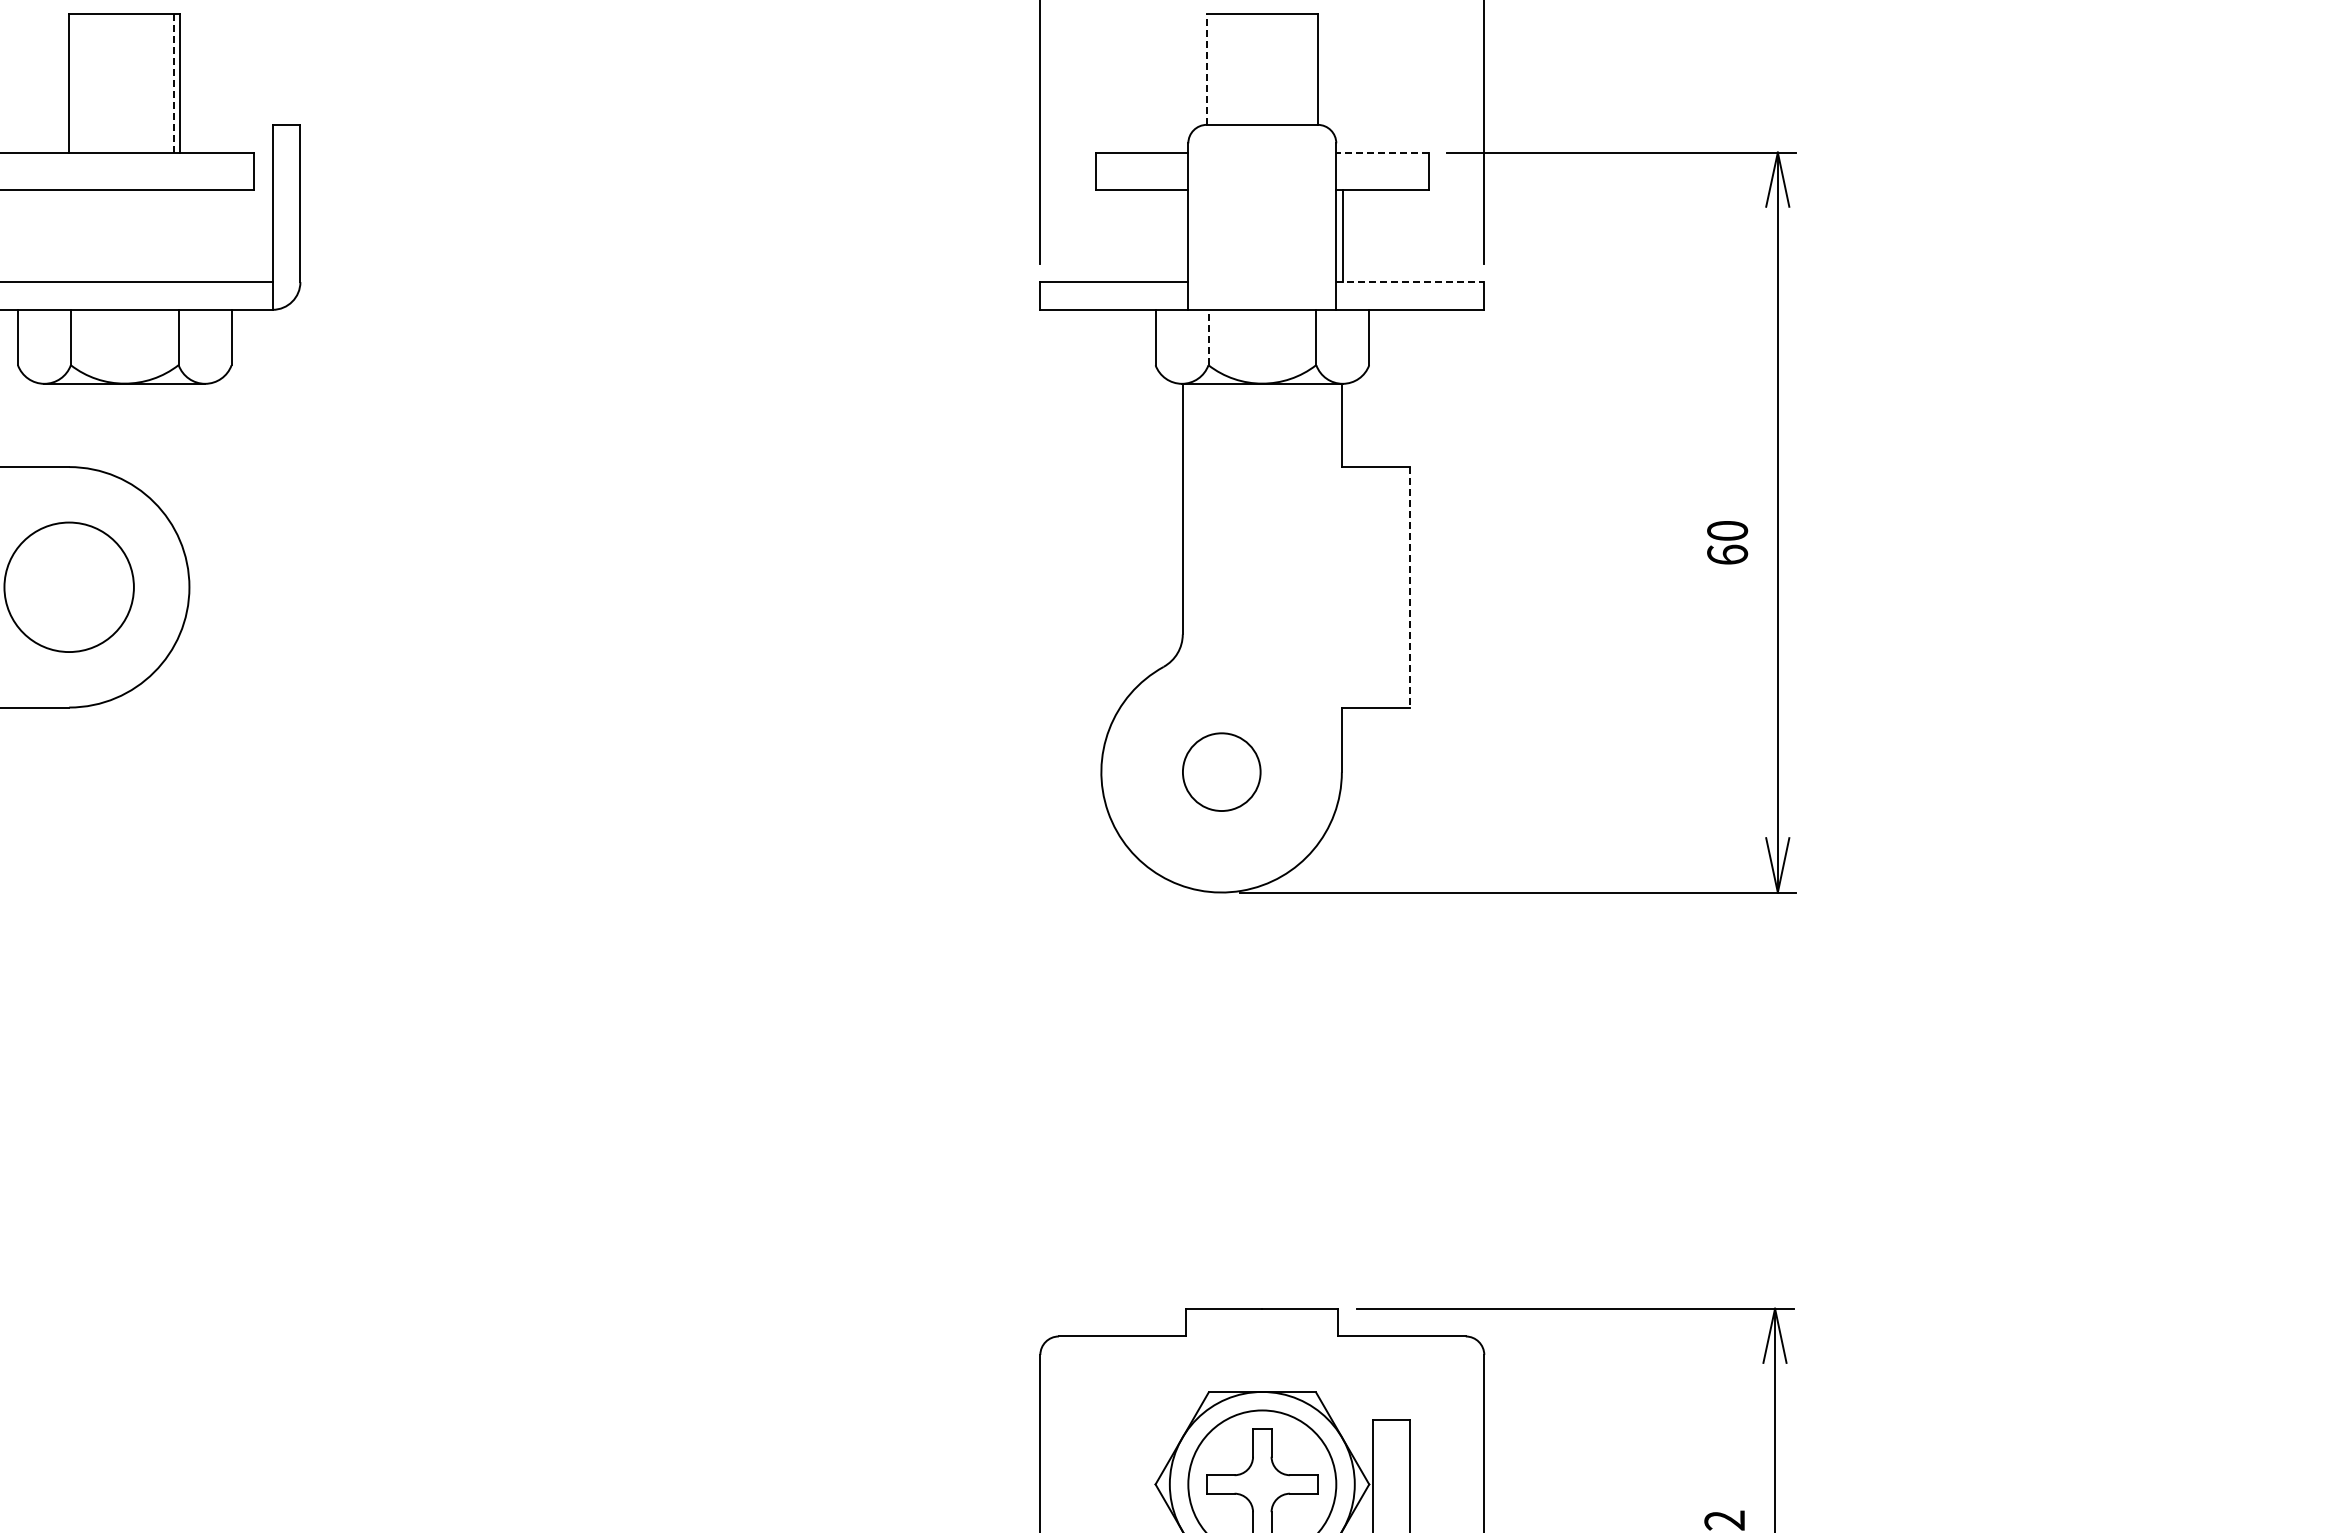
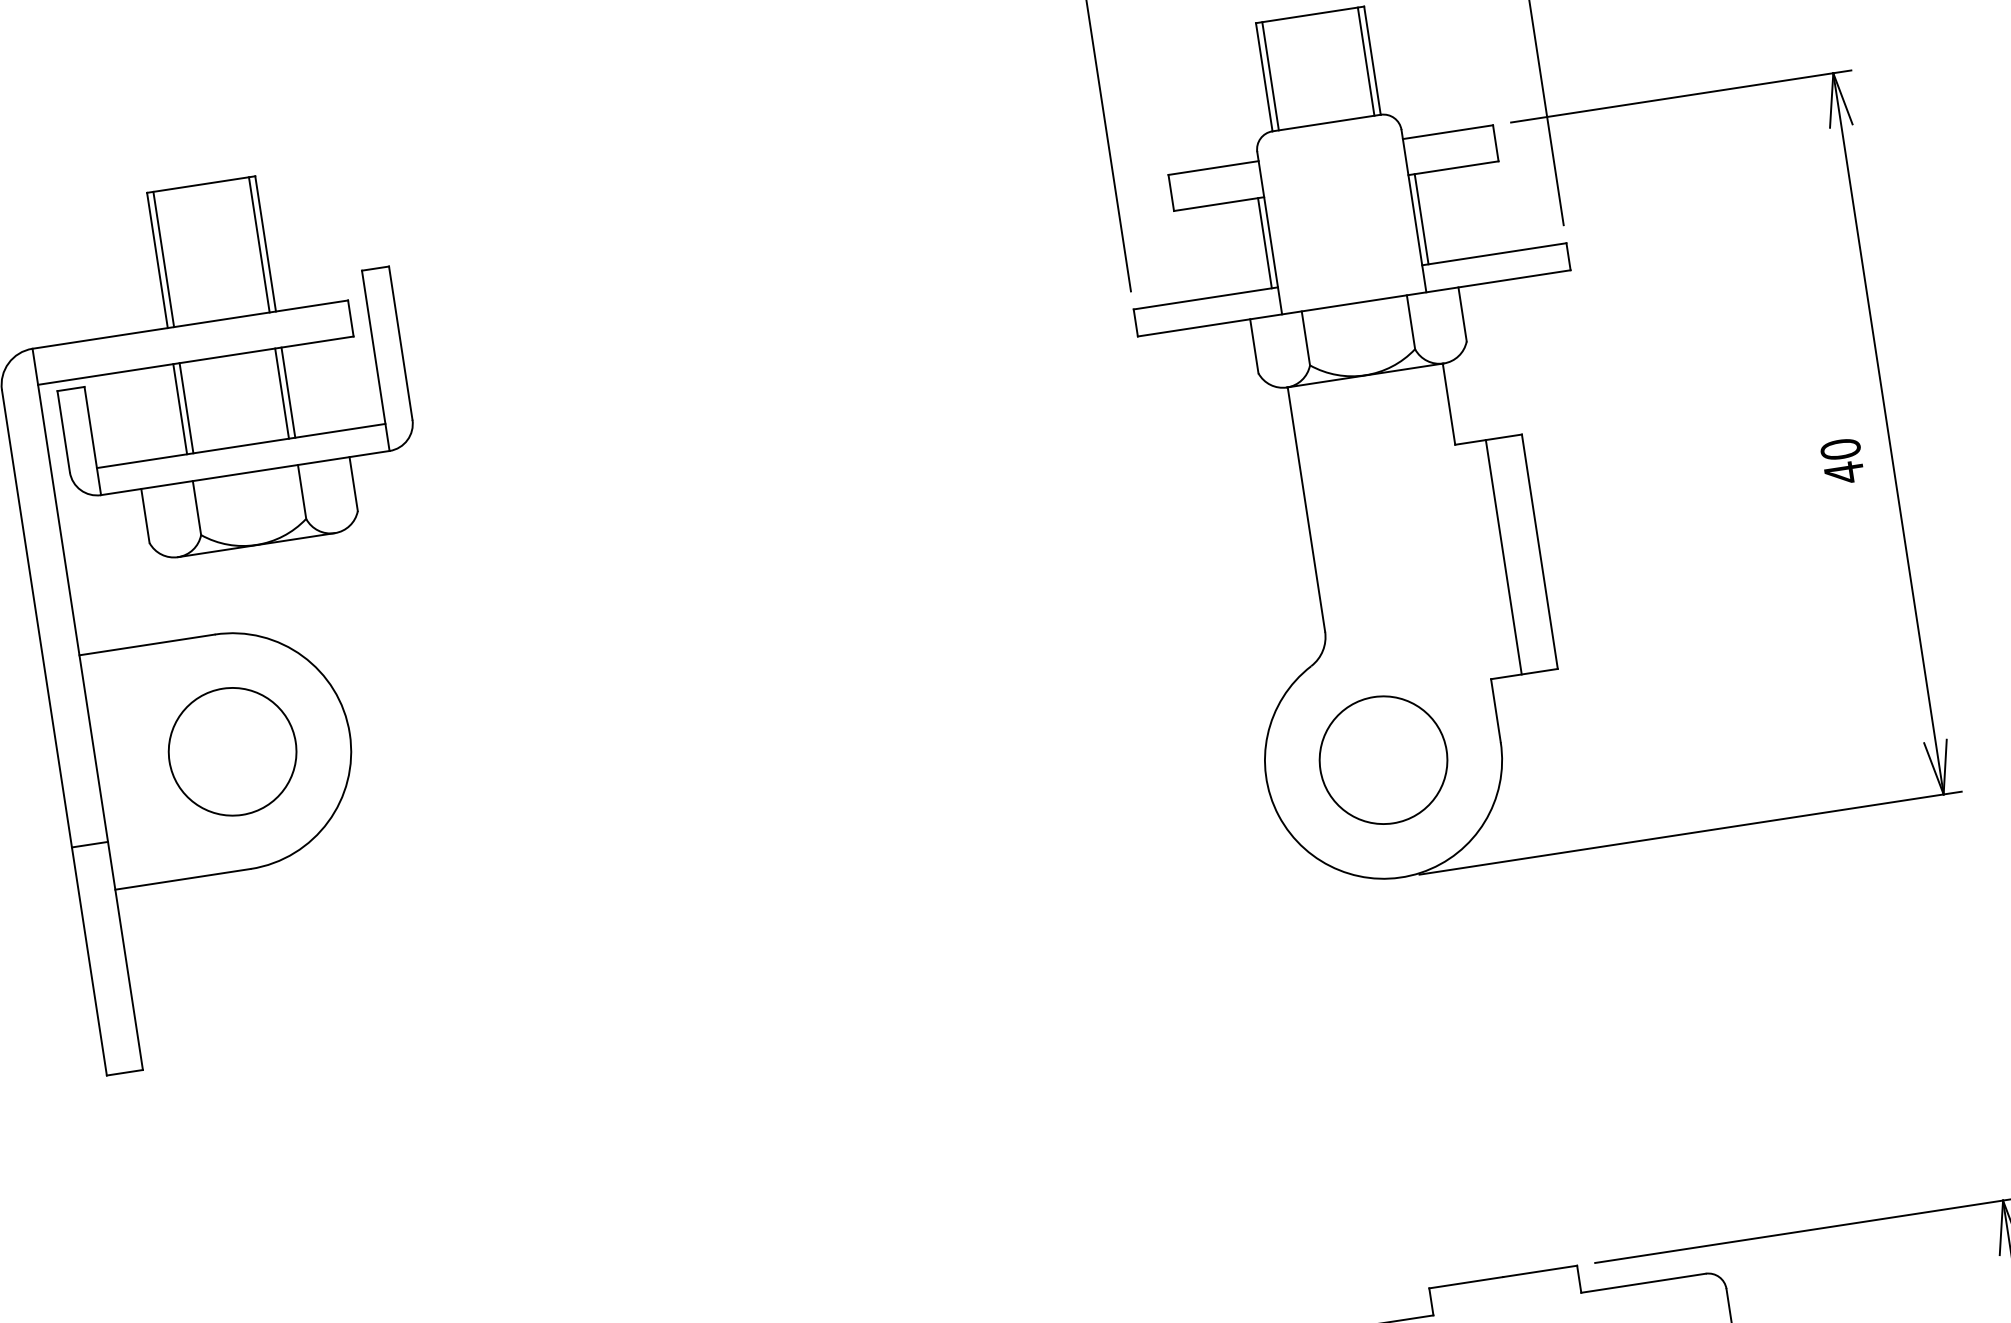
line: (1206, 68) -> (1263, 76), dashed -> solid
line: (1213, 68) -> (1270, 75), added
line: (1311, 68) -> (1366, 60), added
line: (75, 82) -> (163, 258), added
line: (173, 82) -> (258, 244), dashed -> solid
line: (1382, 152) -> (1447, 132), dashed -> solid
line: (69, 235) -> (180, 408), added
line: (75, 235) -> (186, 407), added
line: (173, 235) -> (281, 393), added
line: (180, 235) -> (288, 392), added
line: (1182, 235) -> (1265, 242), added
line: (1410, 282) -> (1494, 254), dashed -> solid
line: (1208, 337) -> (1305, 338), dashed -> solid
text: (1727, 555) -> (1844, 473), 60 -> 40
line: (1373, 587) -> (1504, 557), added
line: (1410, 587) -> (1540, 551), dashed -> solid
circle: (1221, 771) -> (1383, 759), size x1.67

